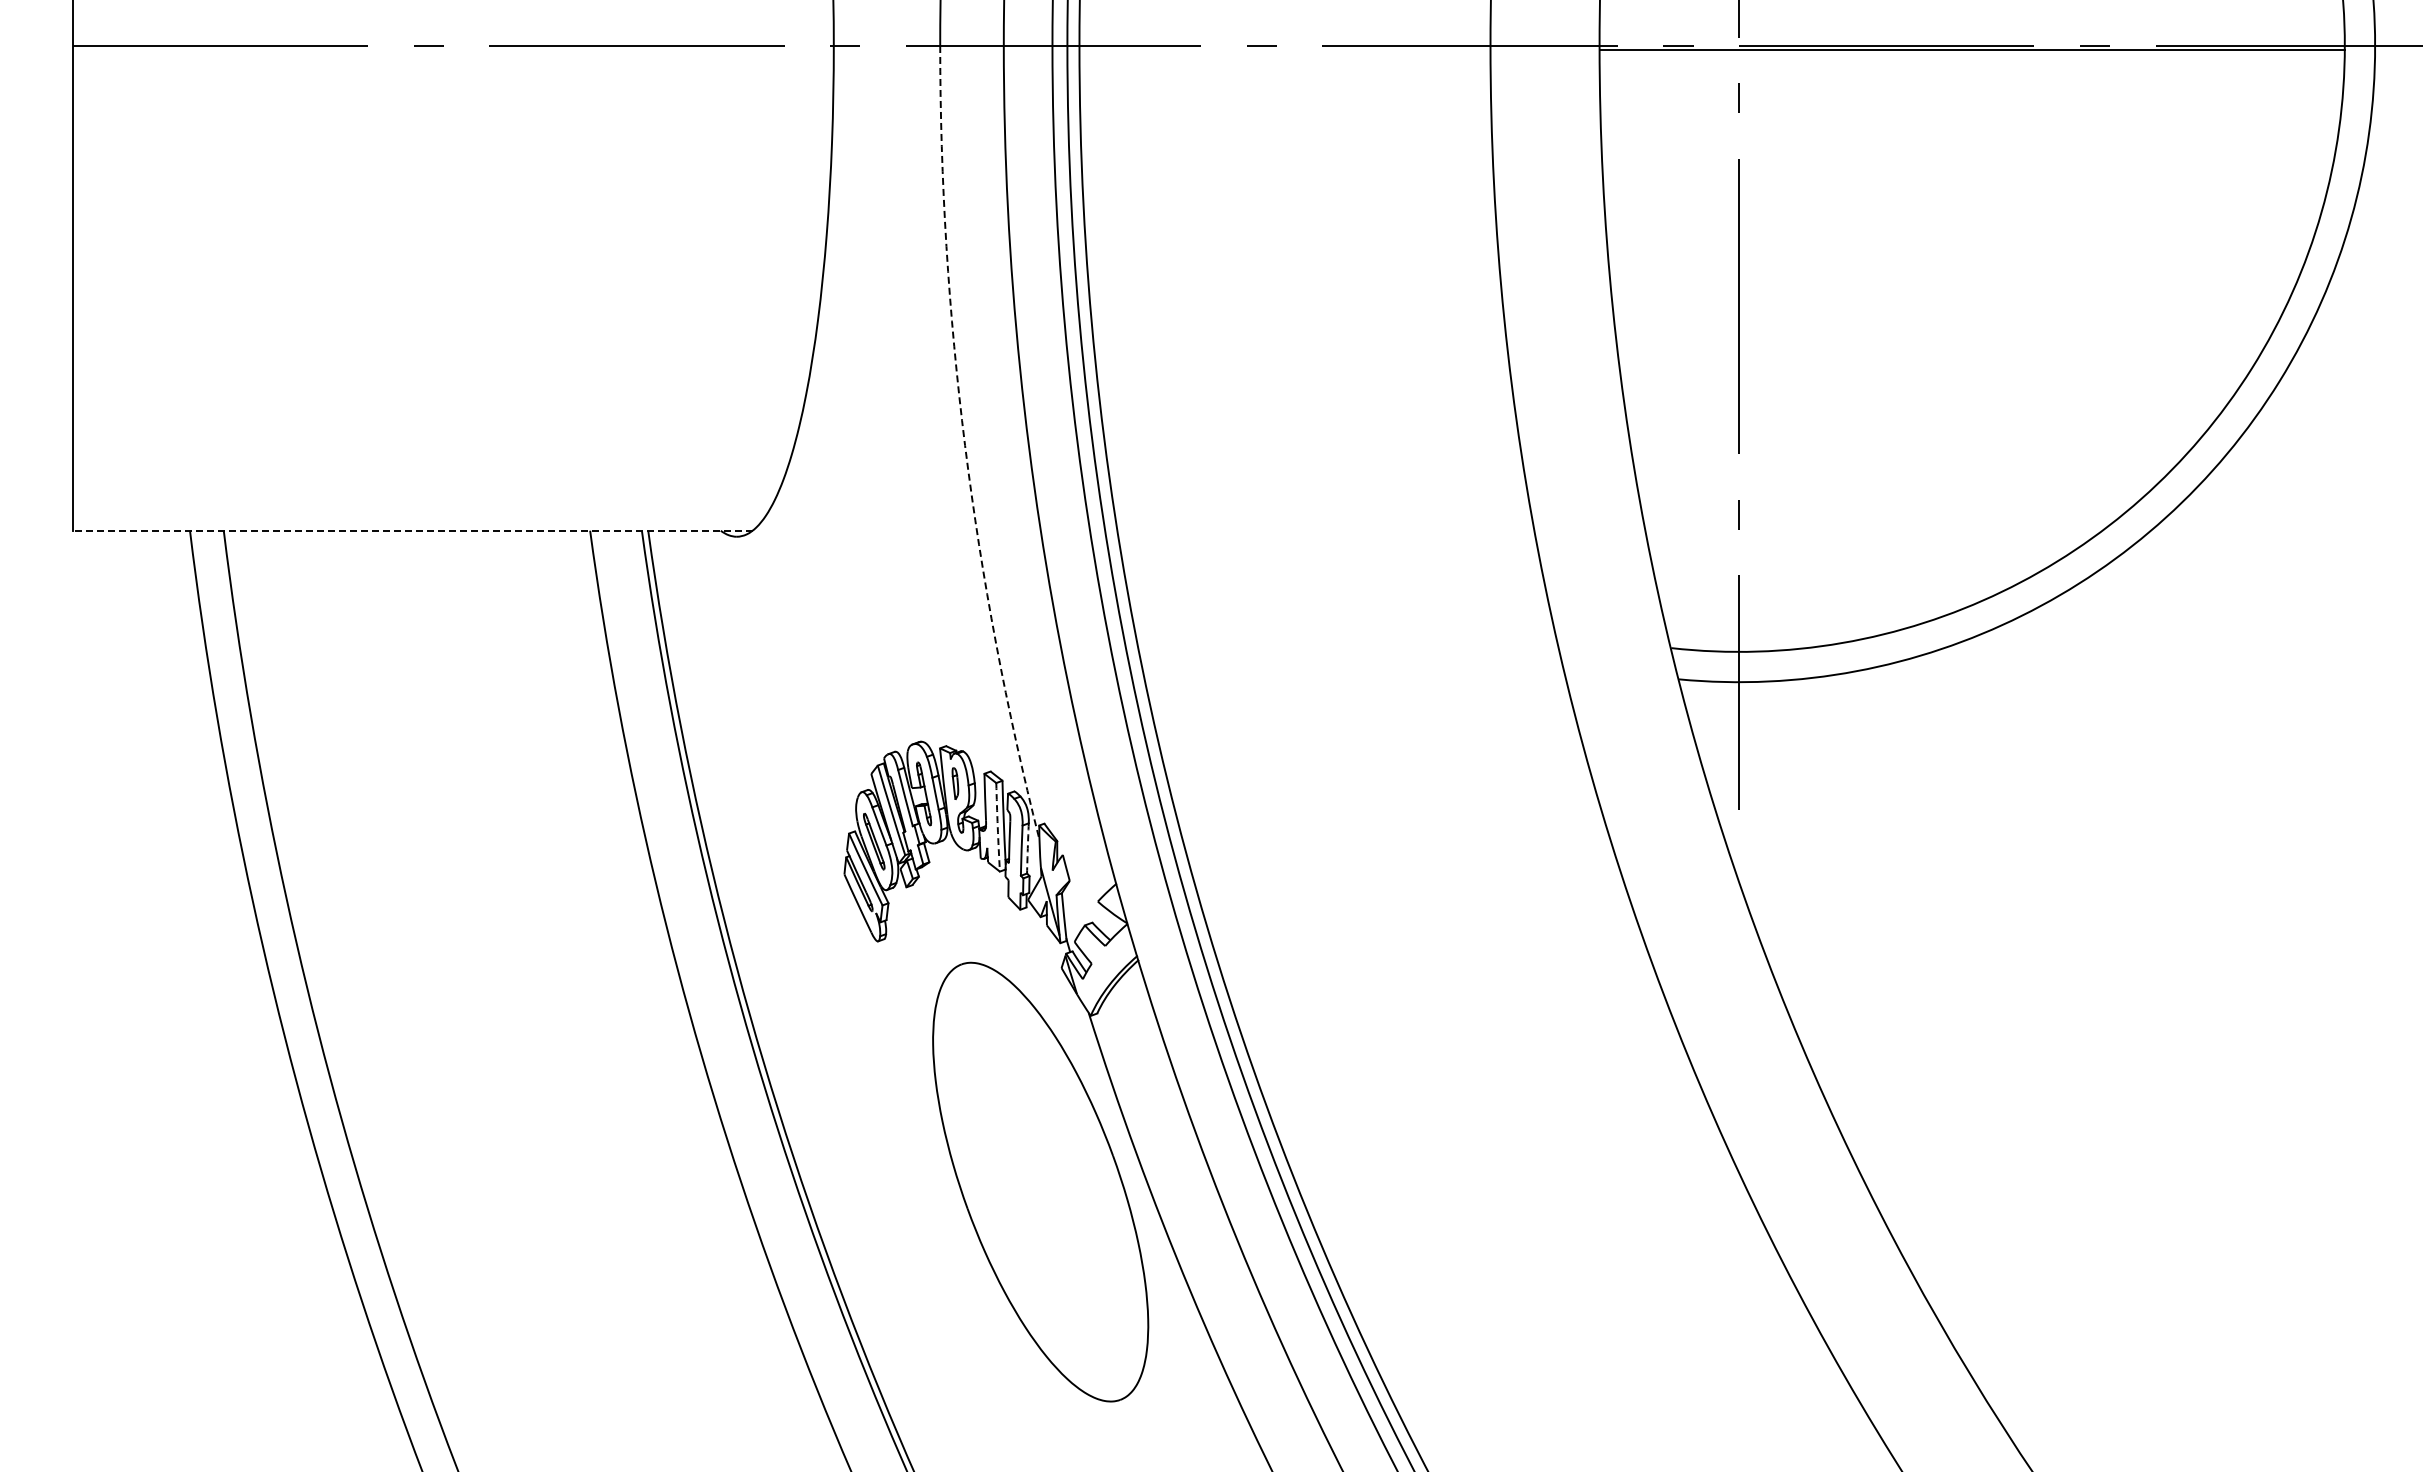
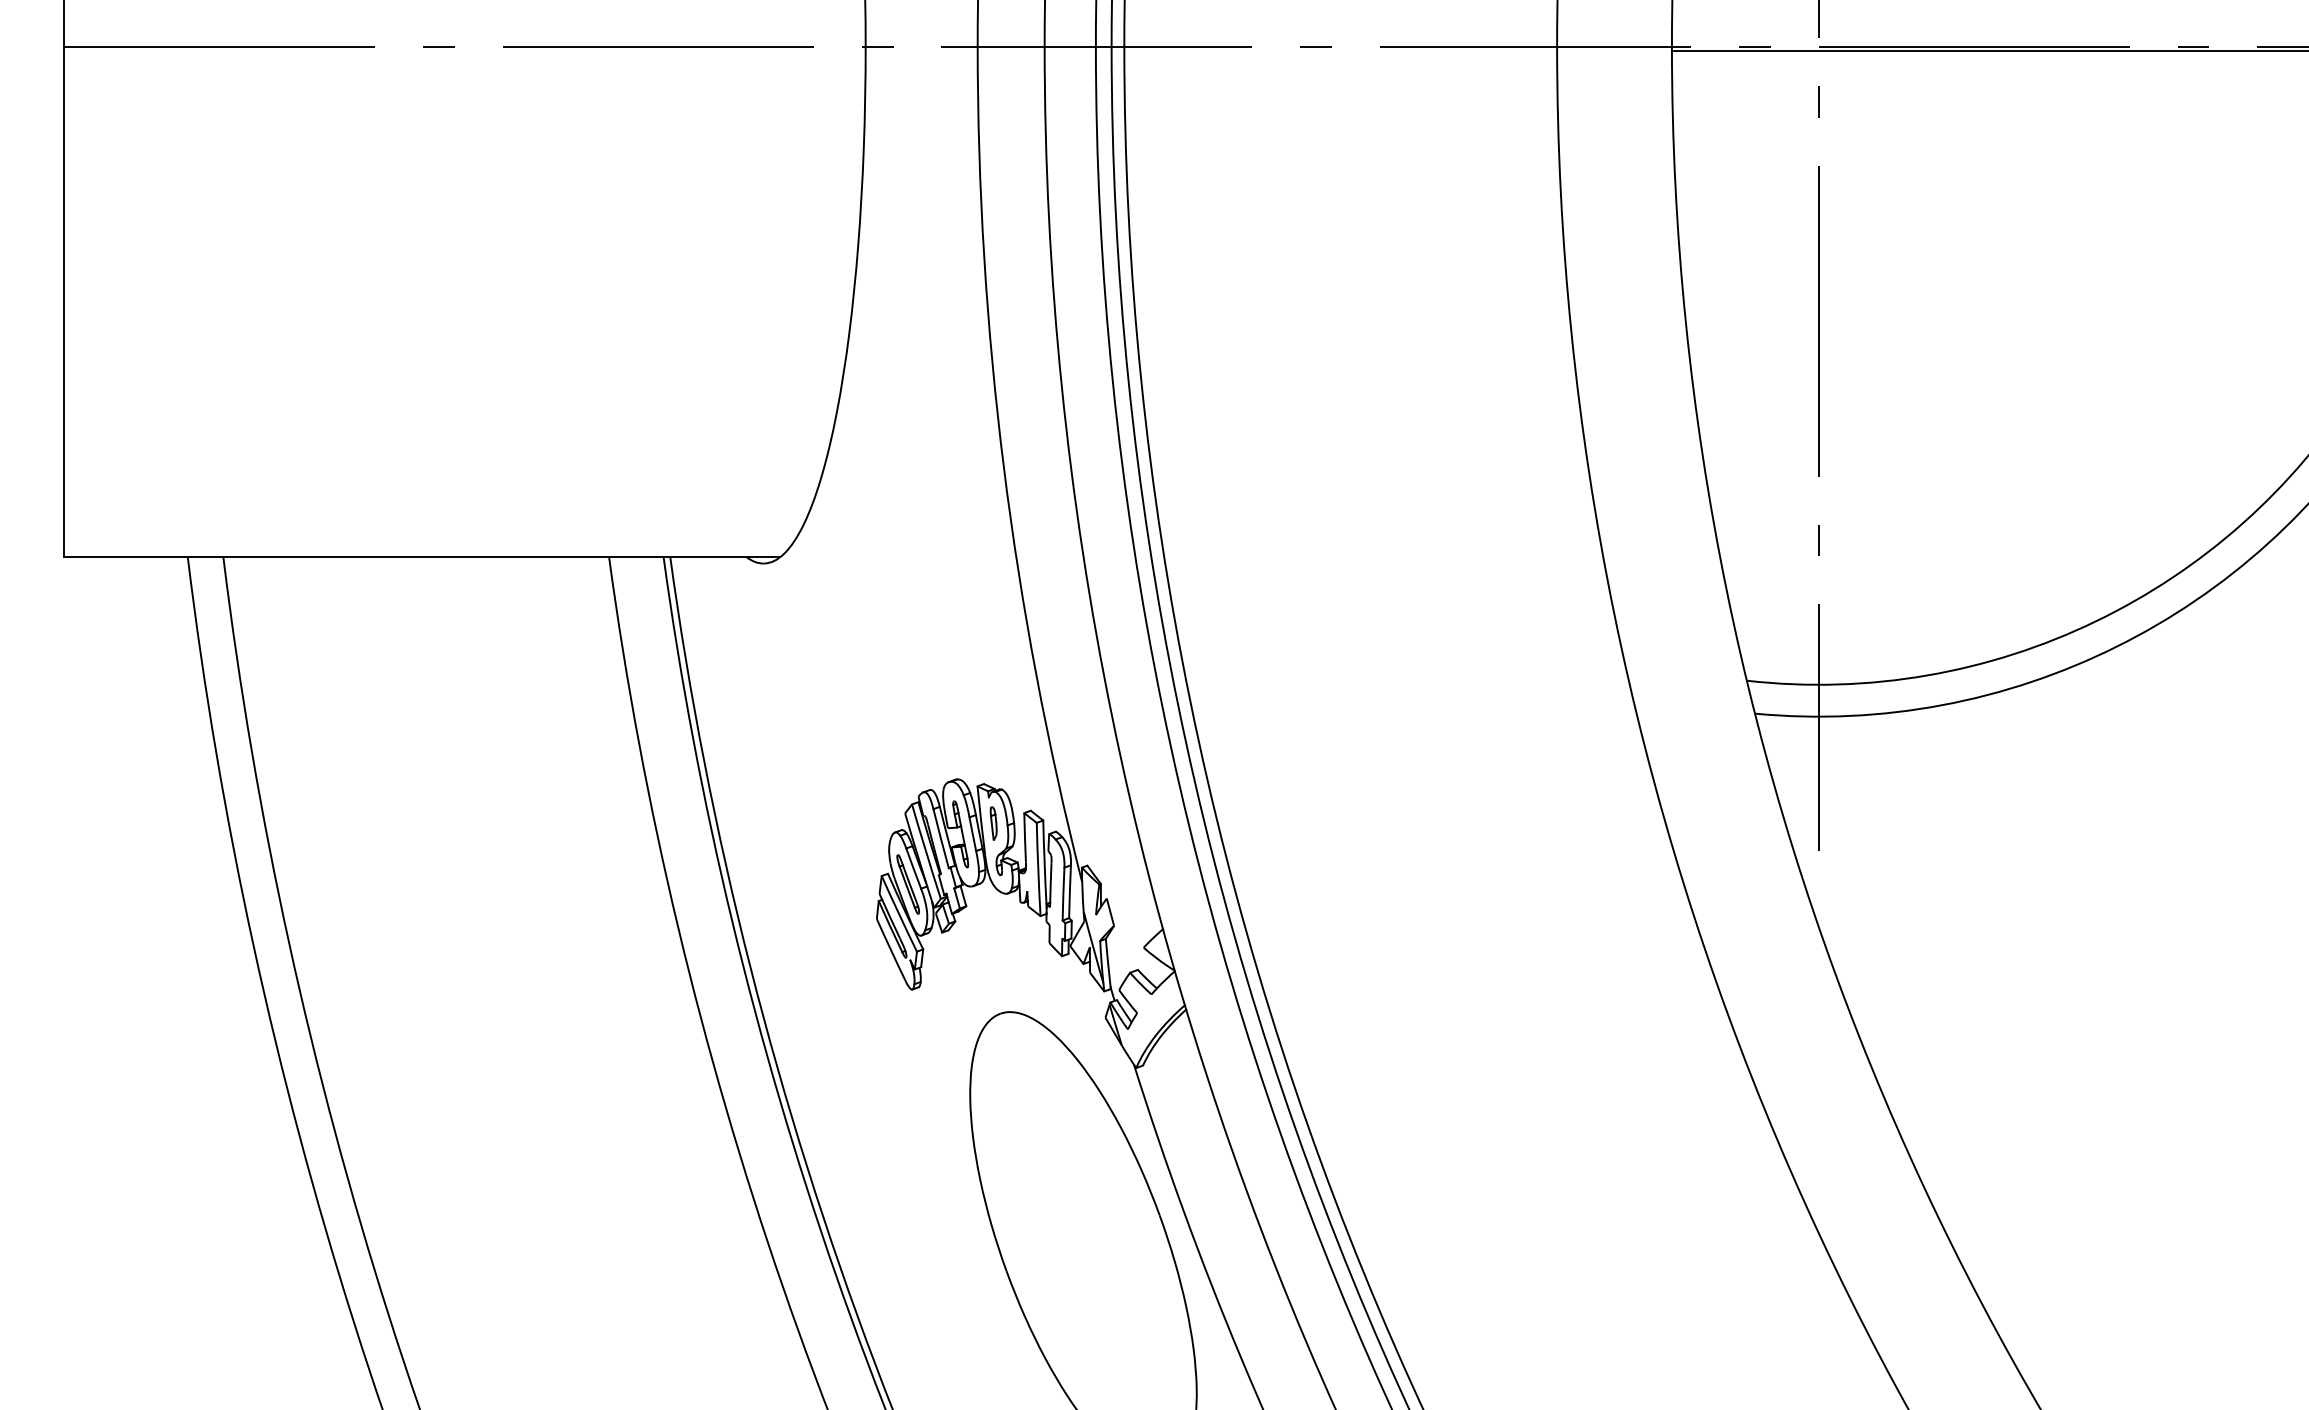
arc: (965, 445) -> (1004, 467), dashed -> solid
line: (412, 530) -> (422, 556), dashed -> solid
arc: (997, 827) -> (1038, 869), dashed -> solid
arc: (1027, 848) -> (1069, 891), dashed -> solid

